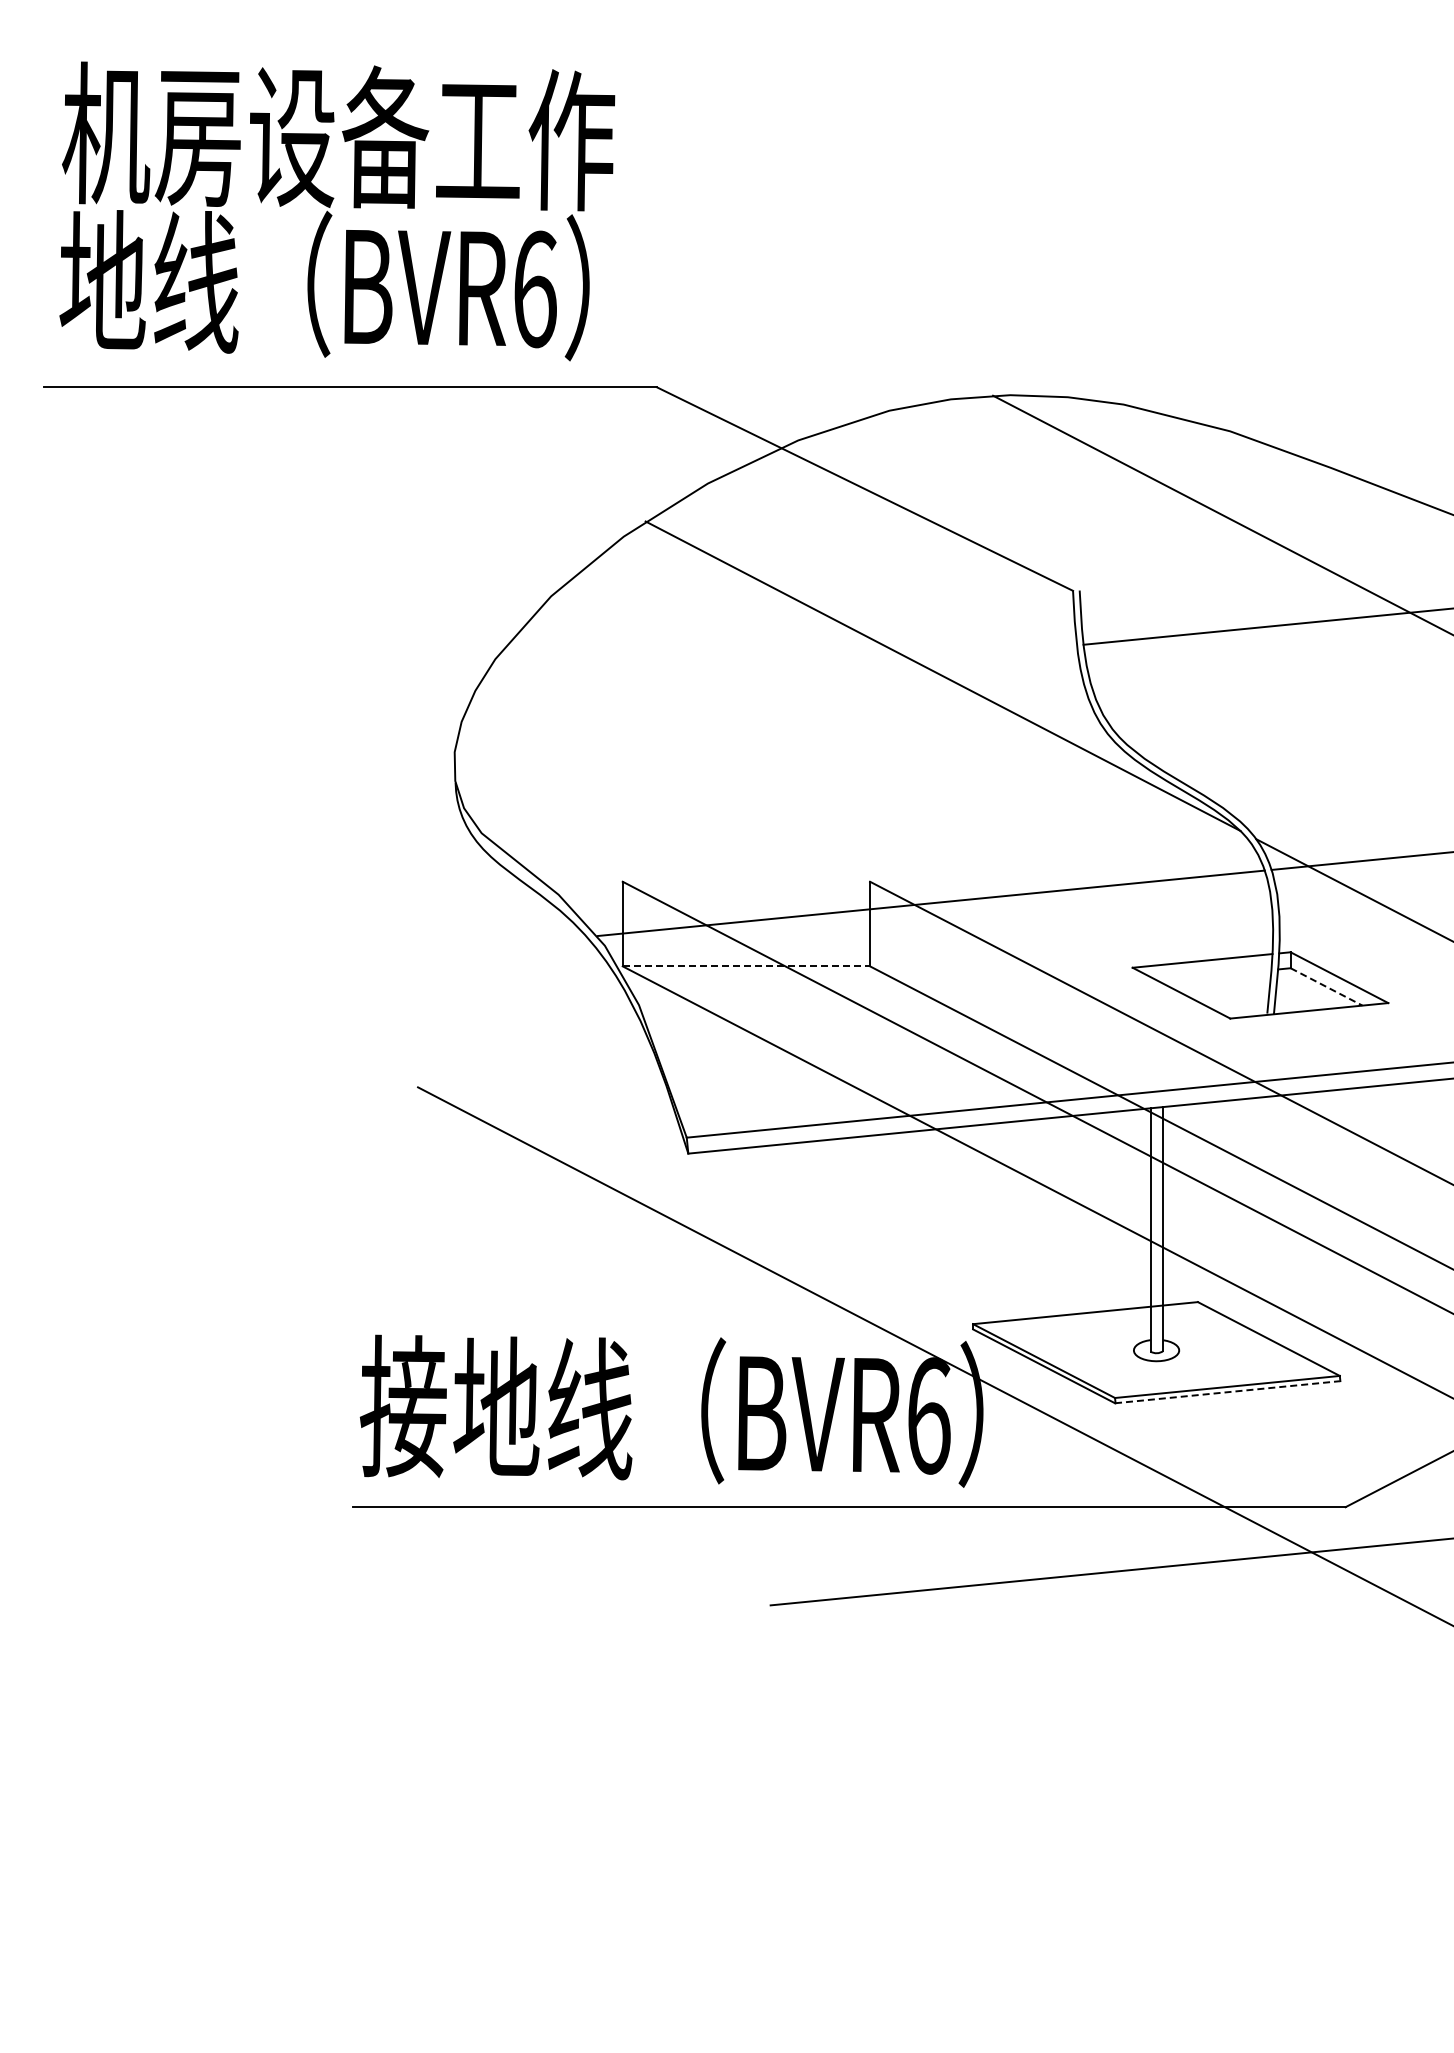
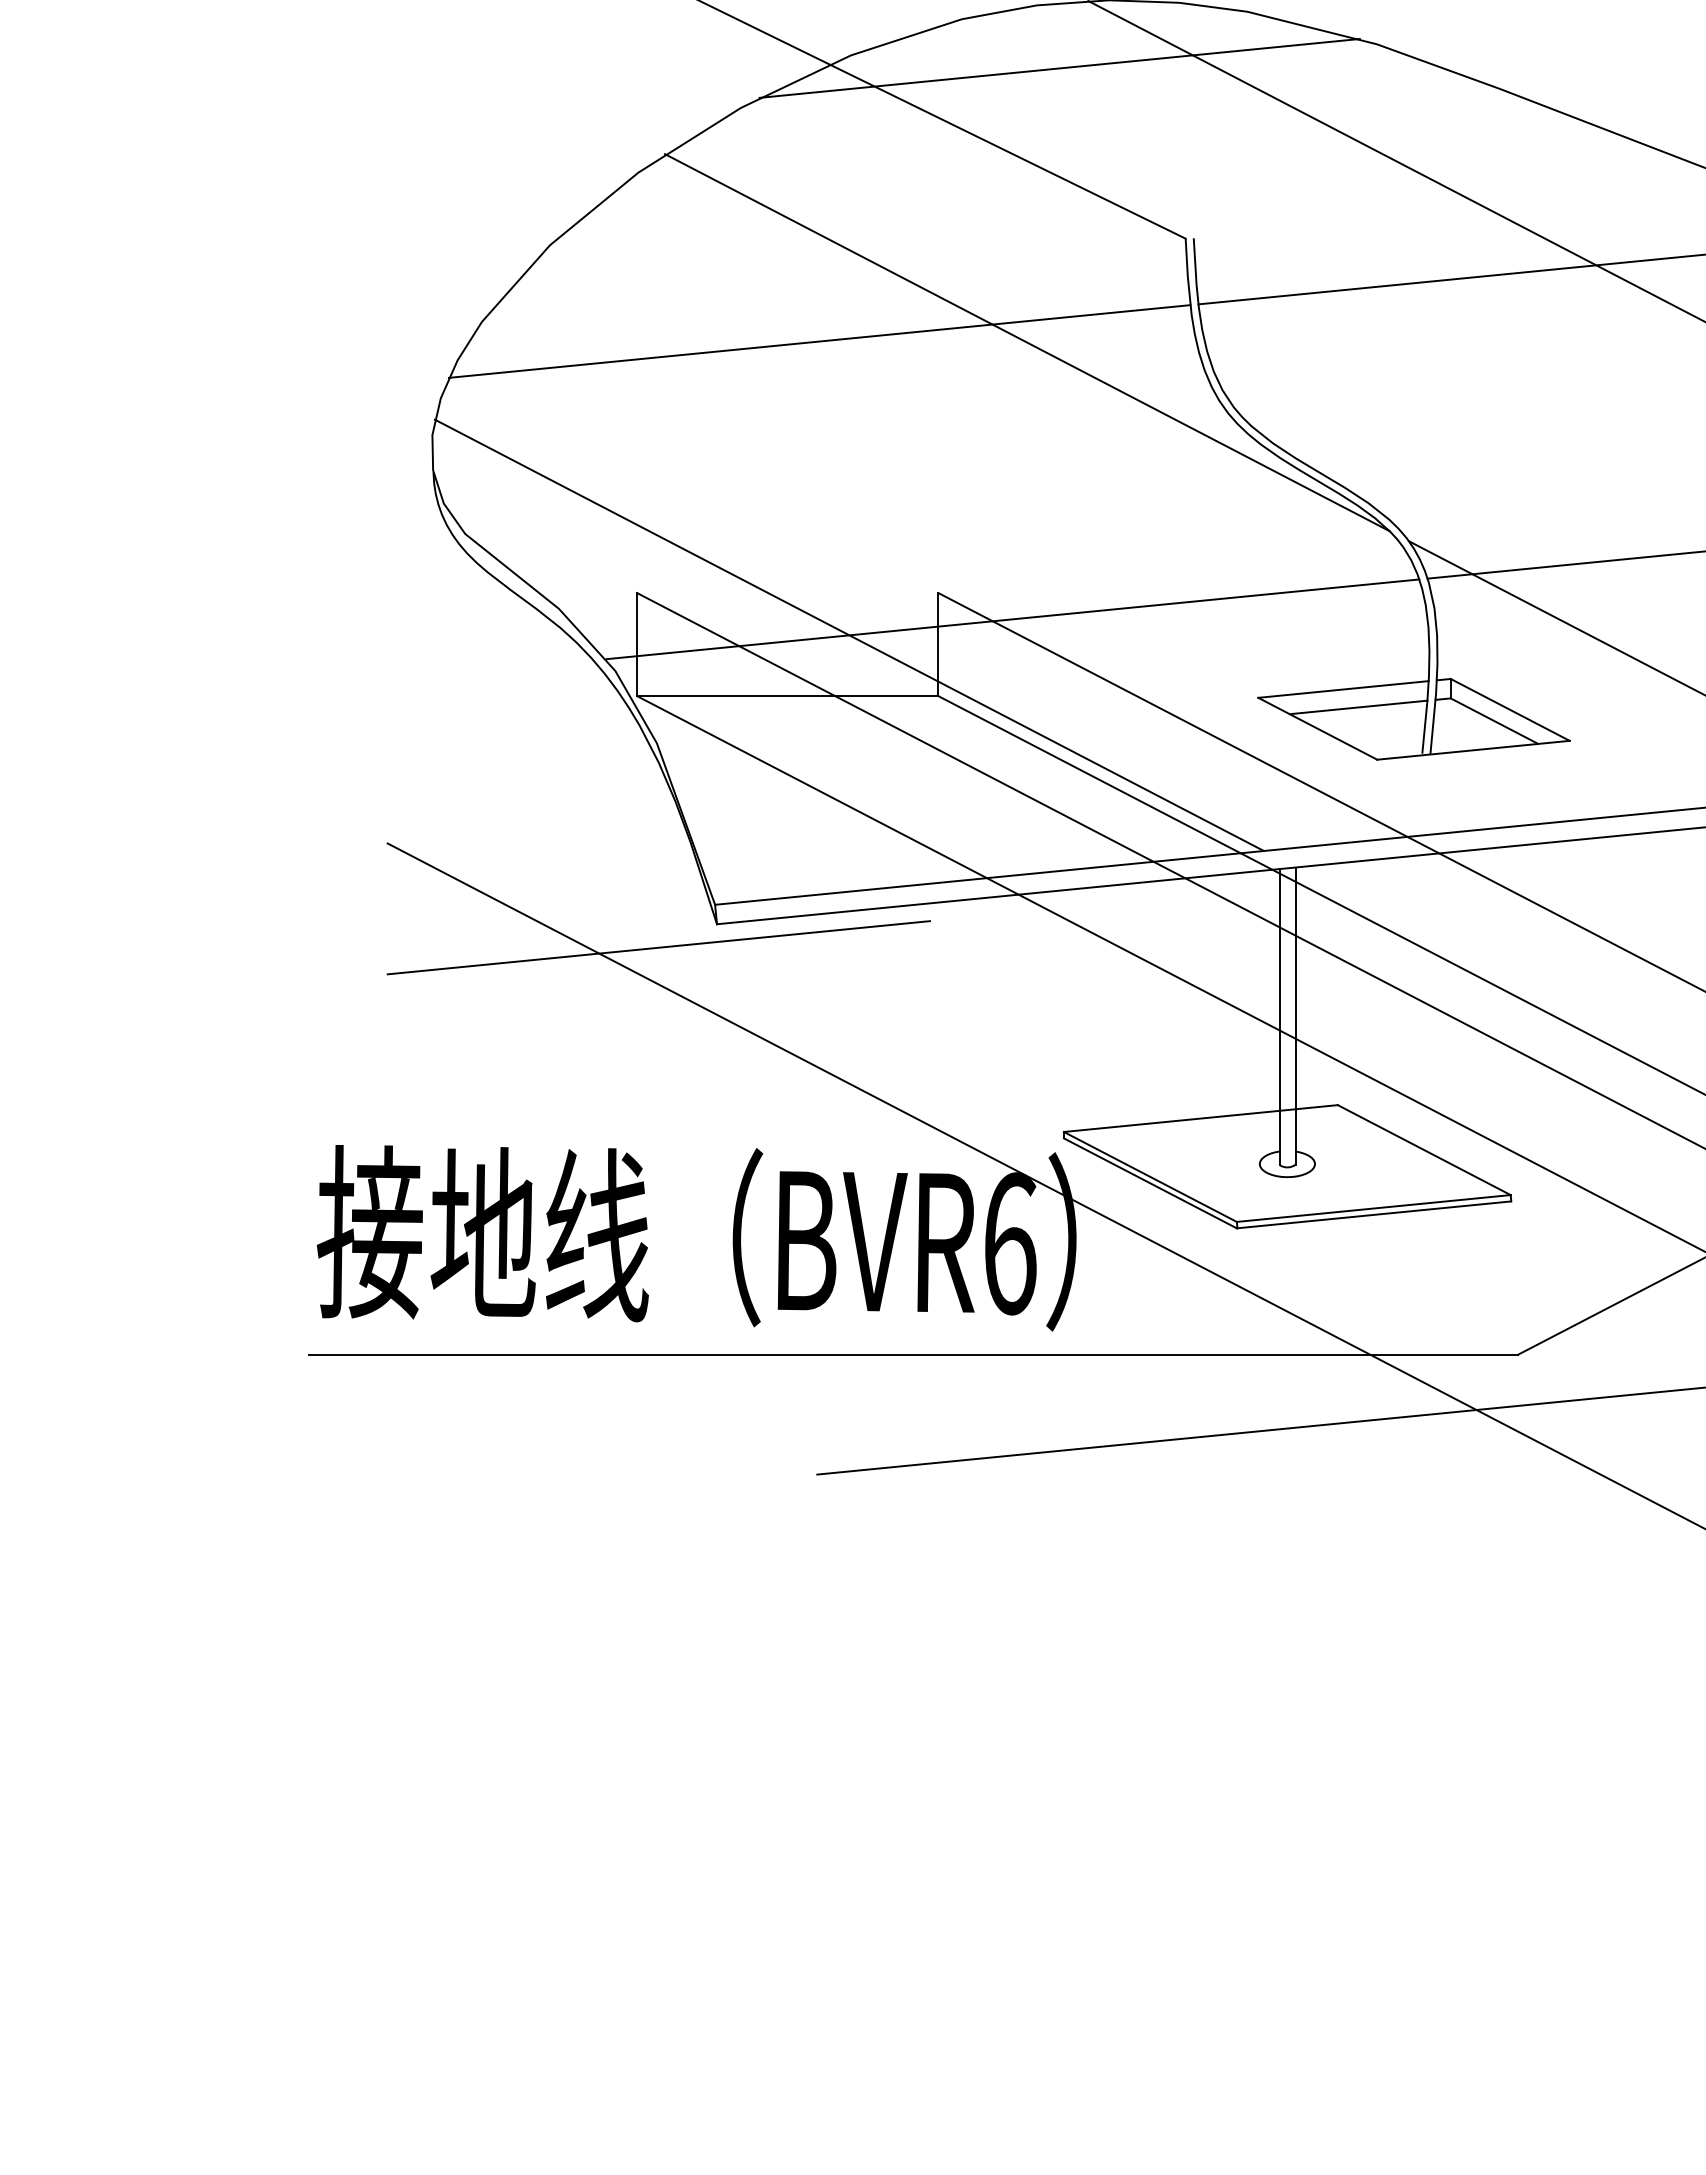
line: (969, 450) -> (1059, 67), added
line: (772, 675) -> (819, 341), added
line: (796, 916) -> (848, 635), added
line: (746, 966) -> (787, 696), dashed -> solid
line: (1214, 975) -> (1357, 707), added
line: (1327, 987) -> (1495, 721), dashed -> solid
line: (640, 1172) -> (658, 947), added
line: (1227, 1392) -> (1373, 1215), dashed -> solid

